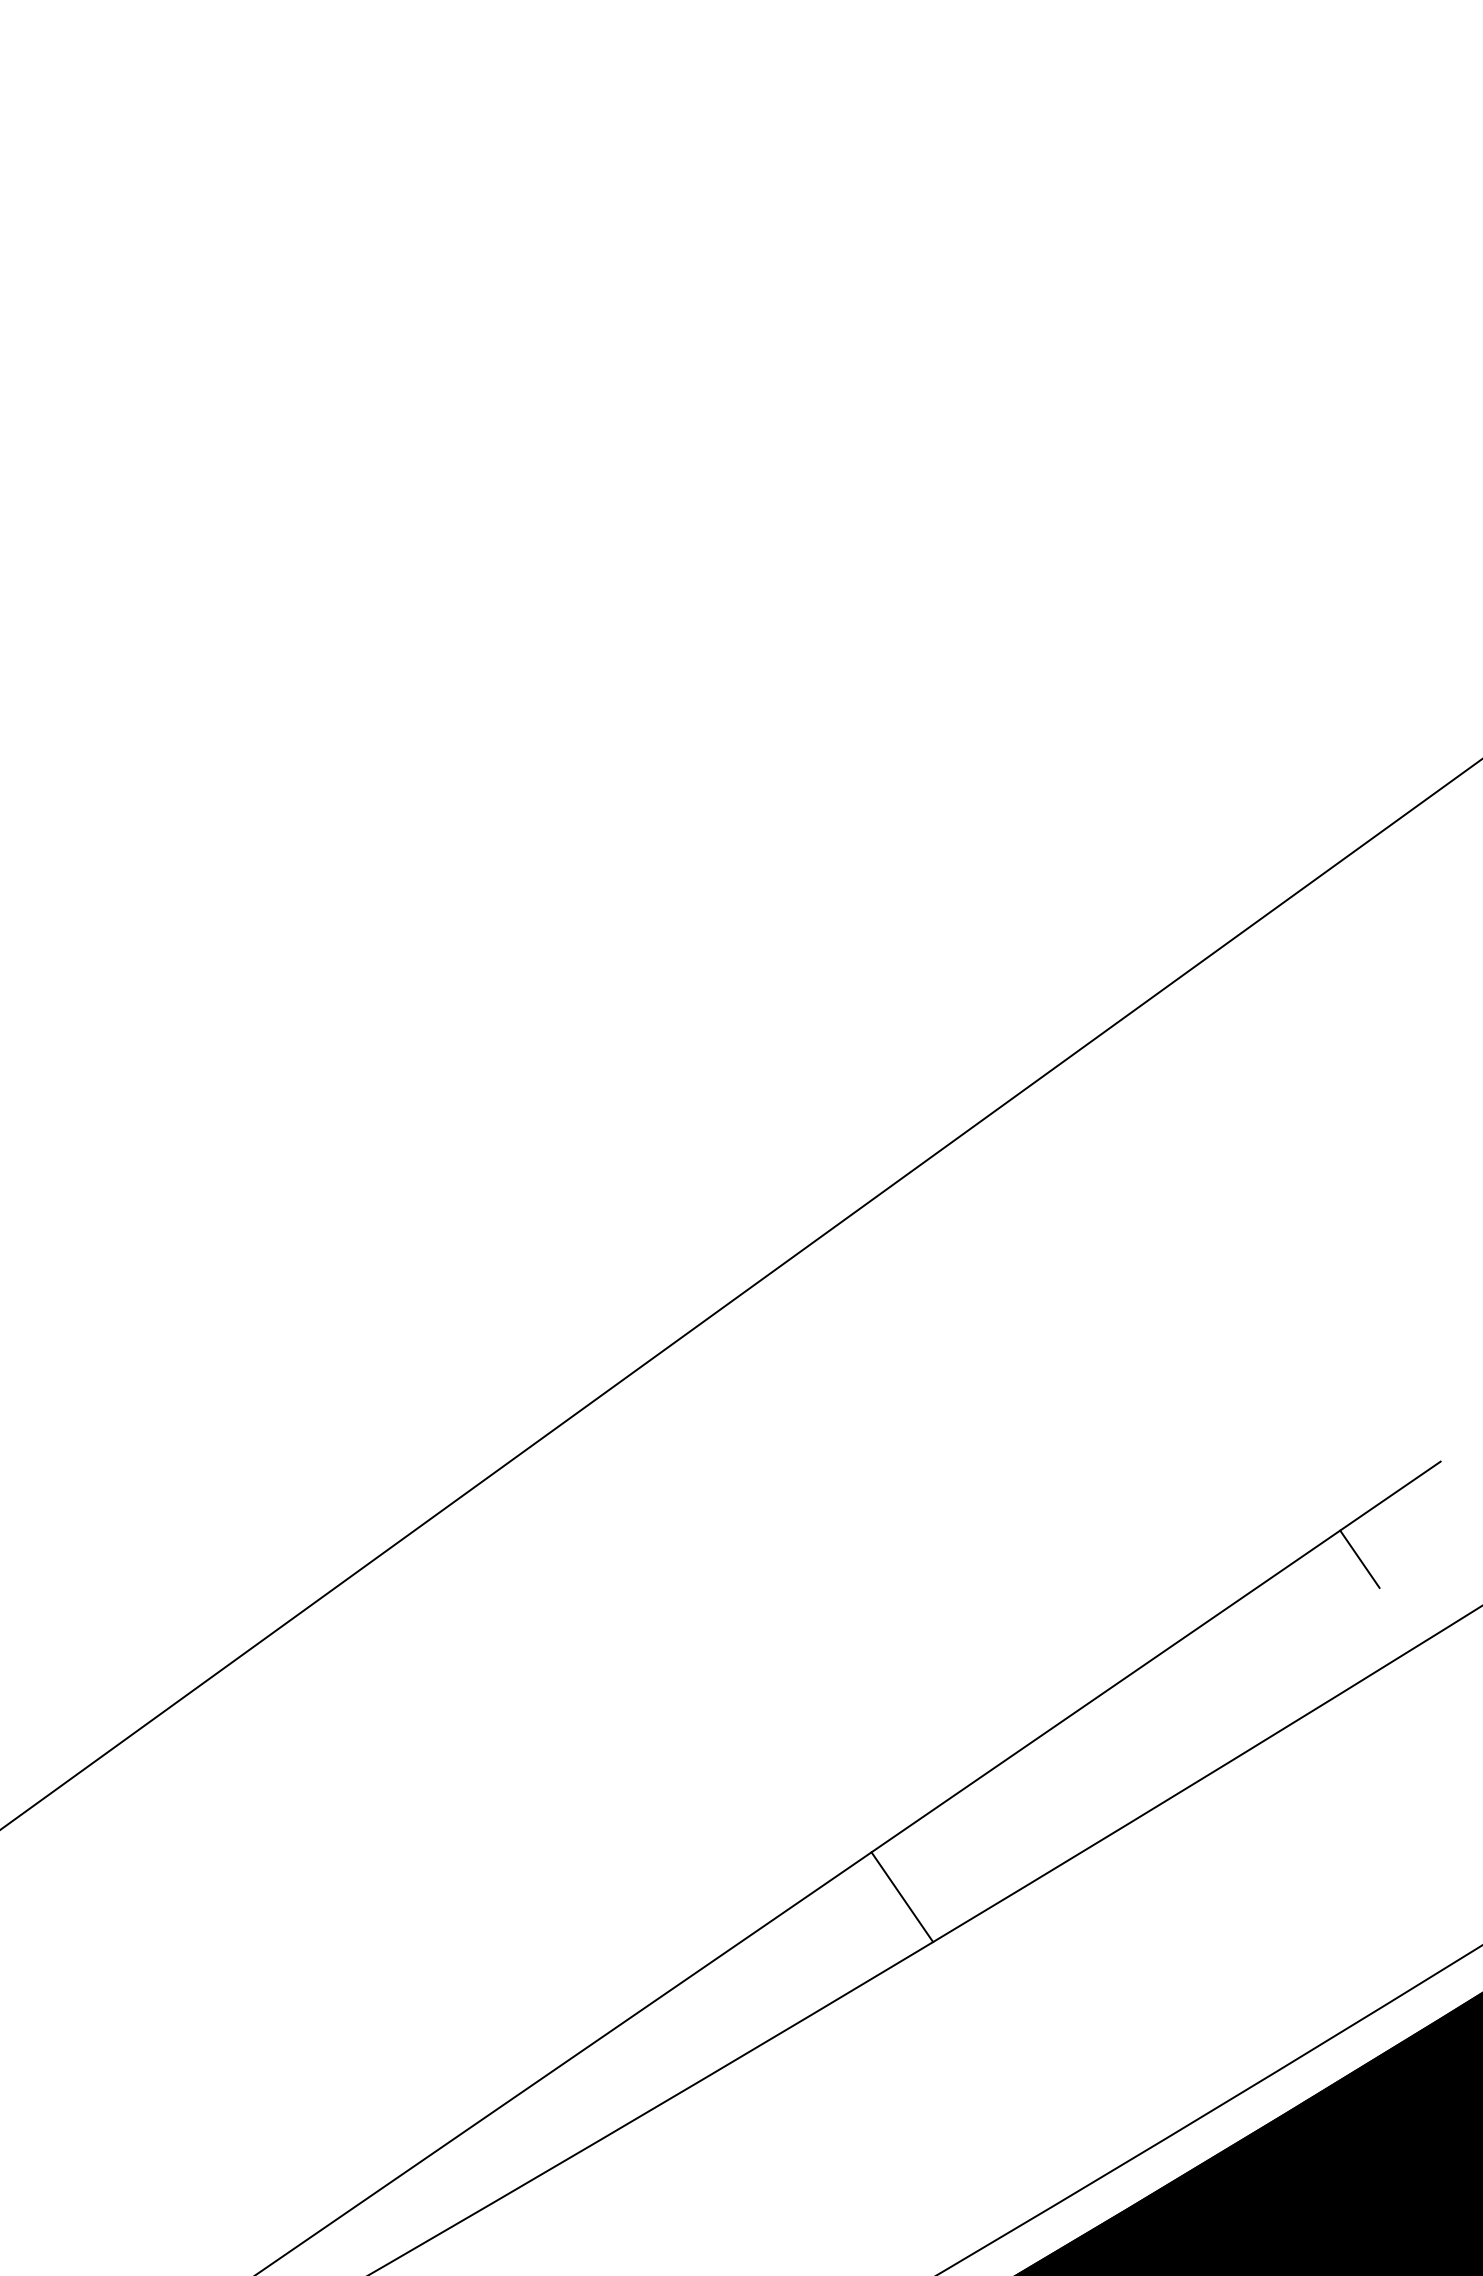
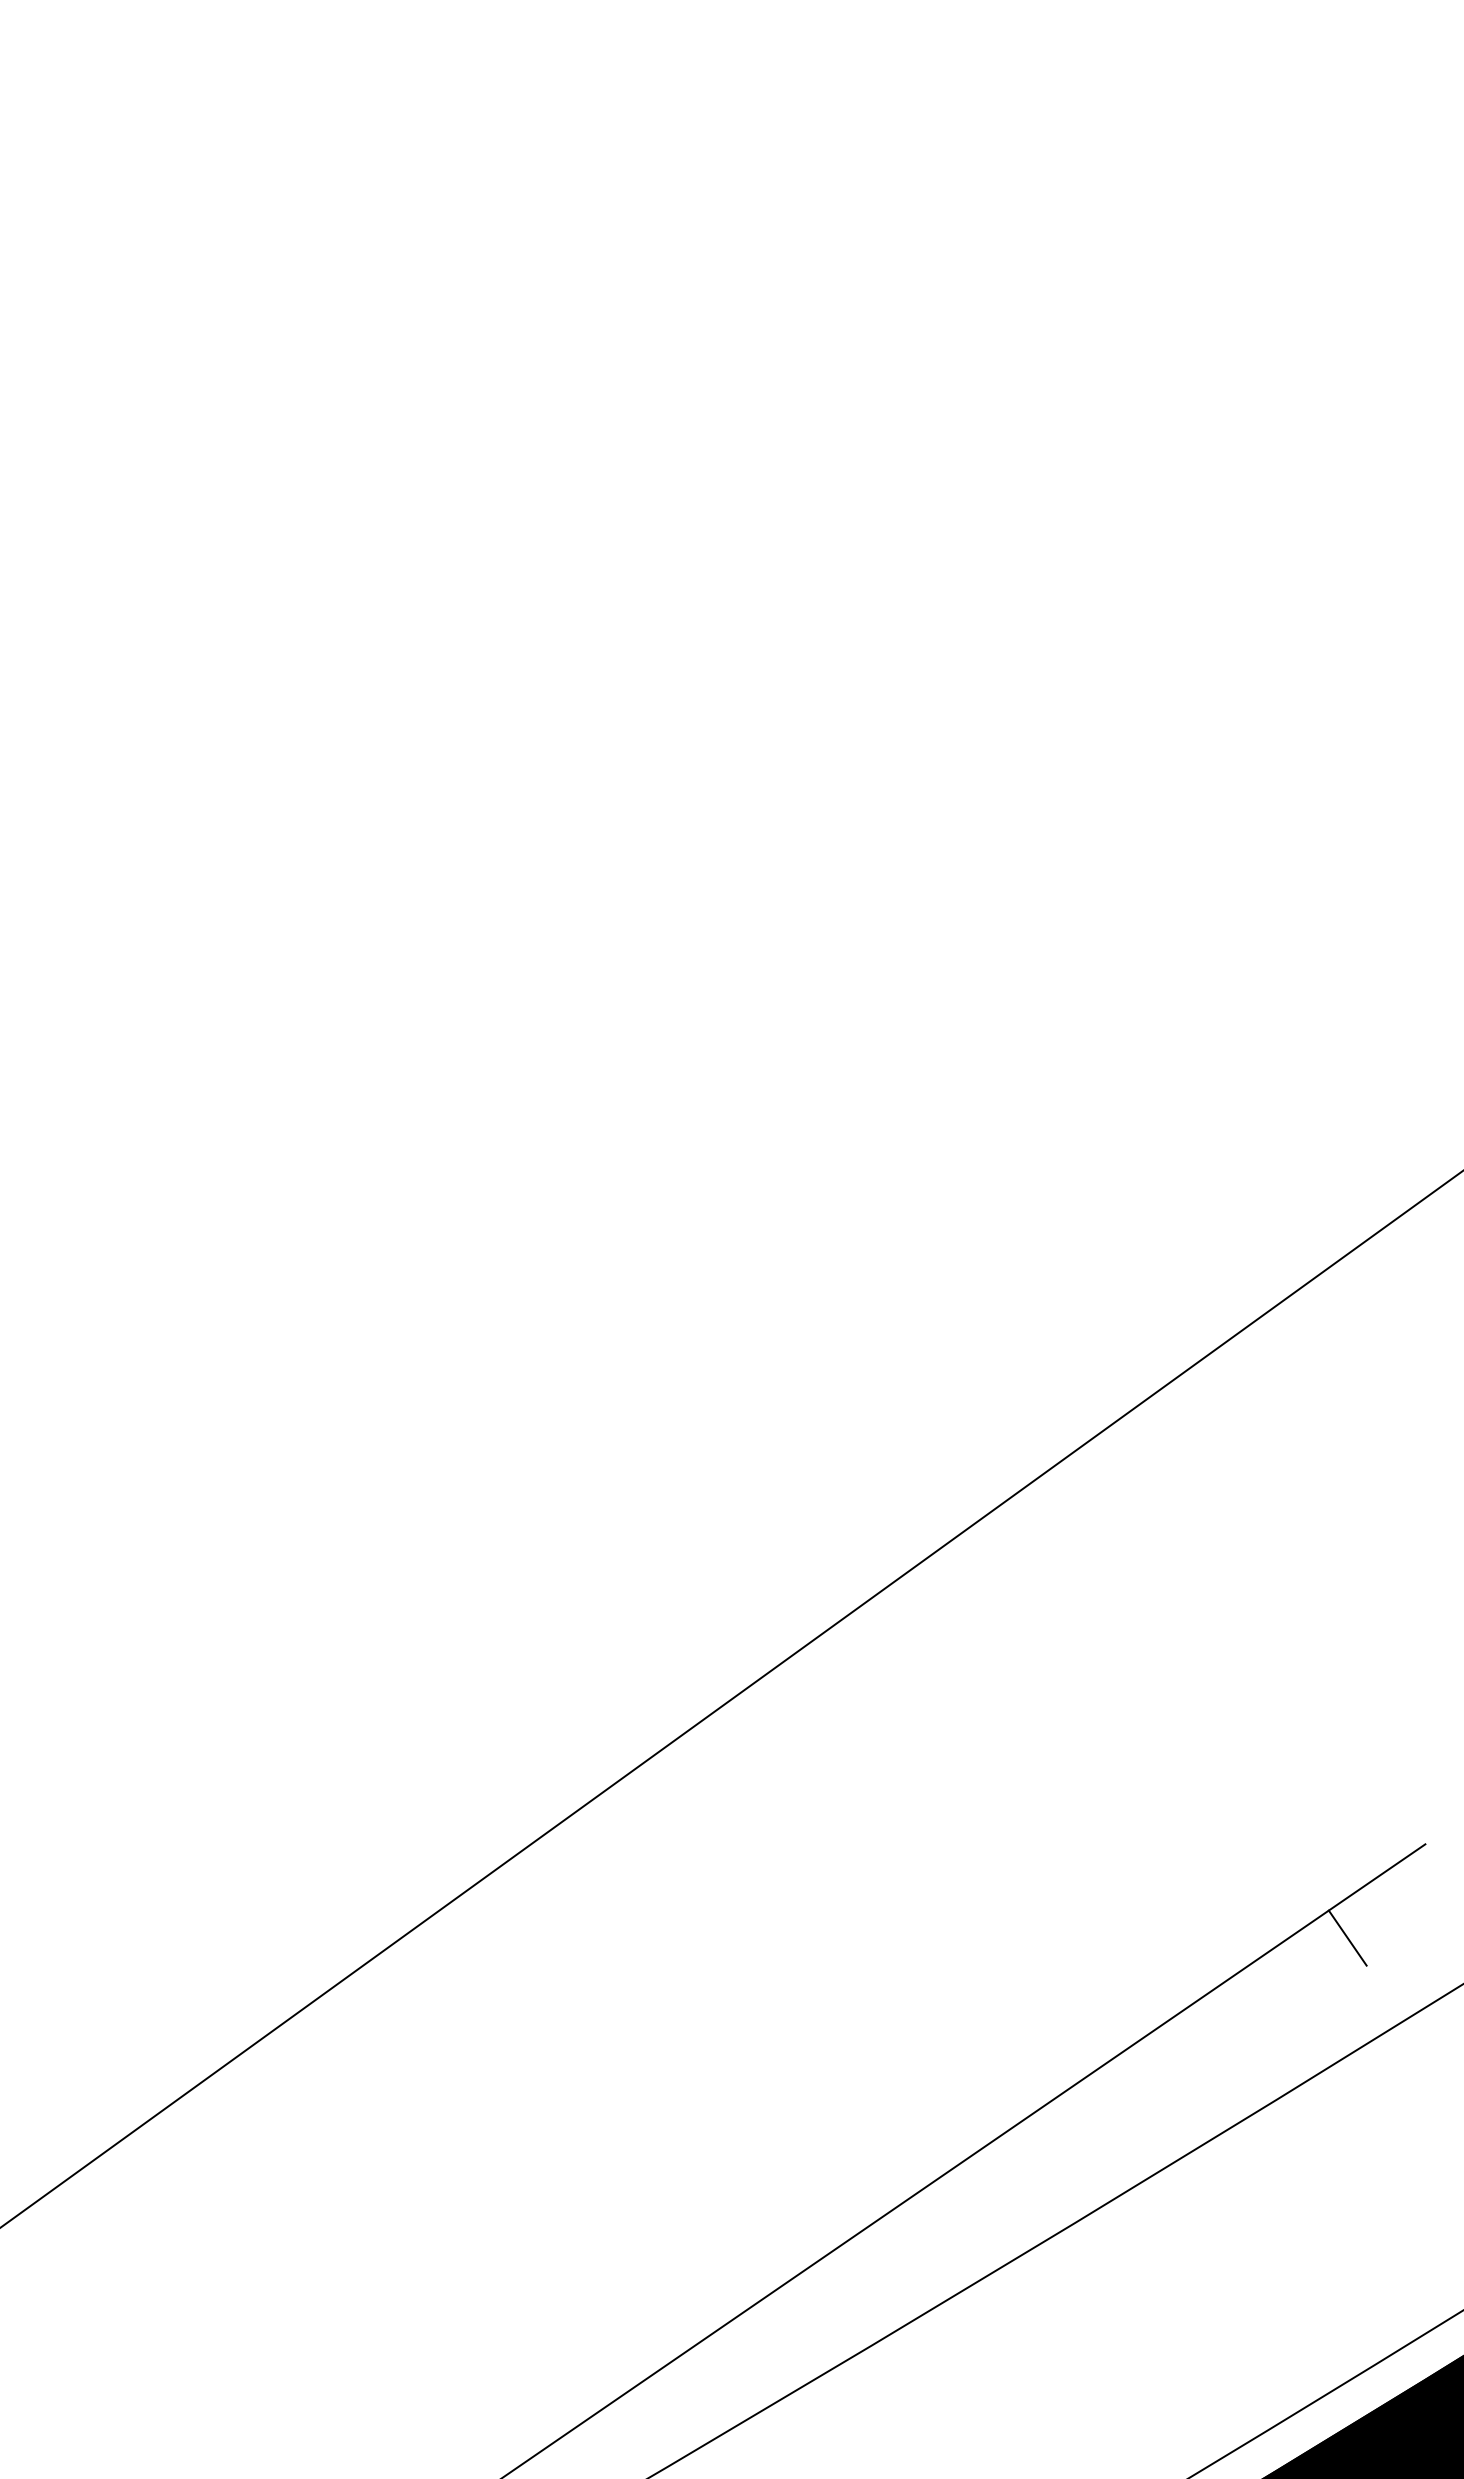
line: (901, 1896) -> (907, 2262), removed

